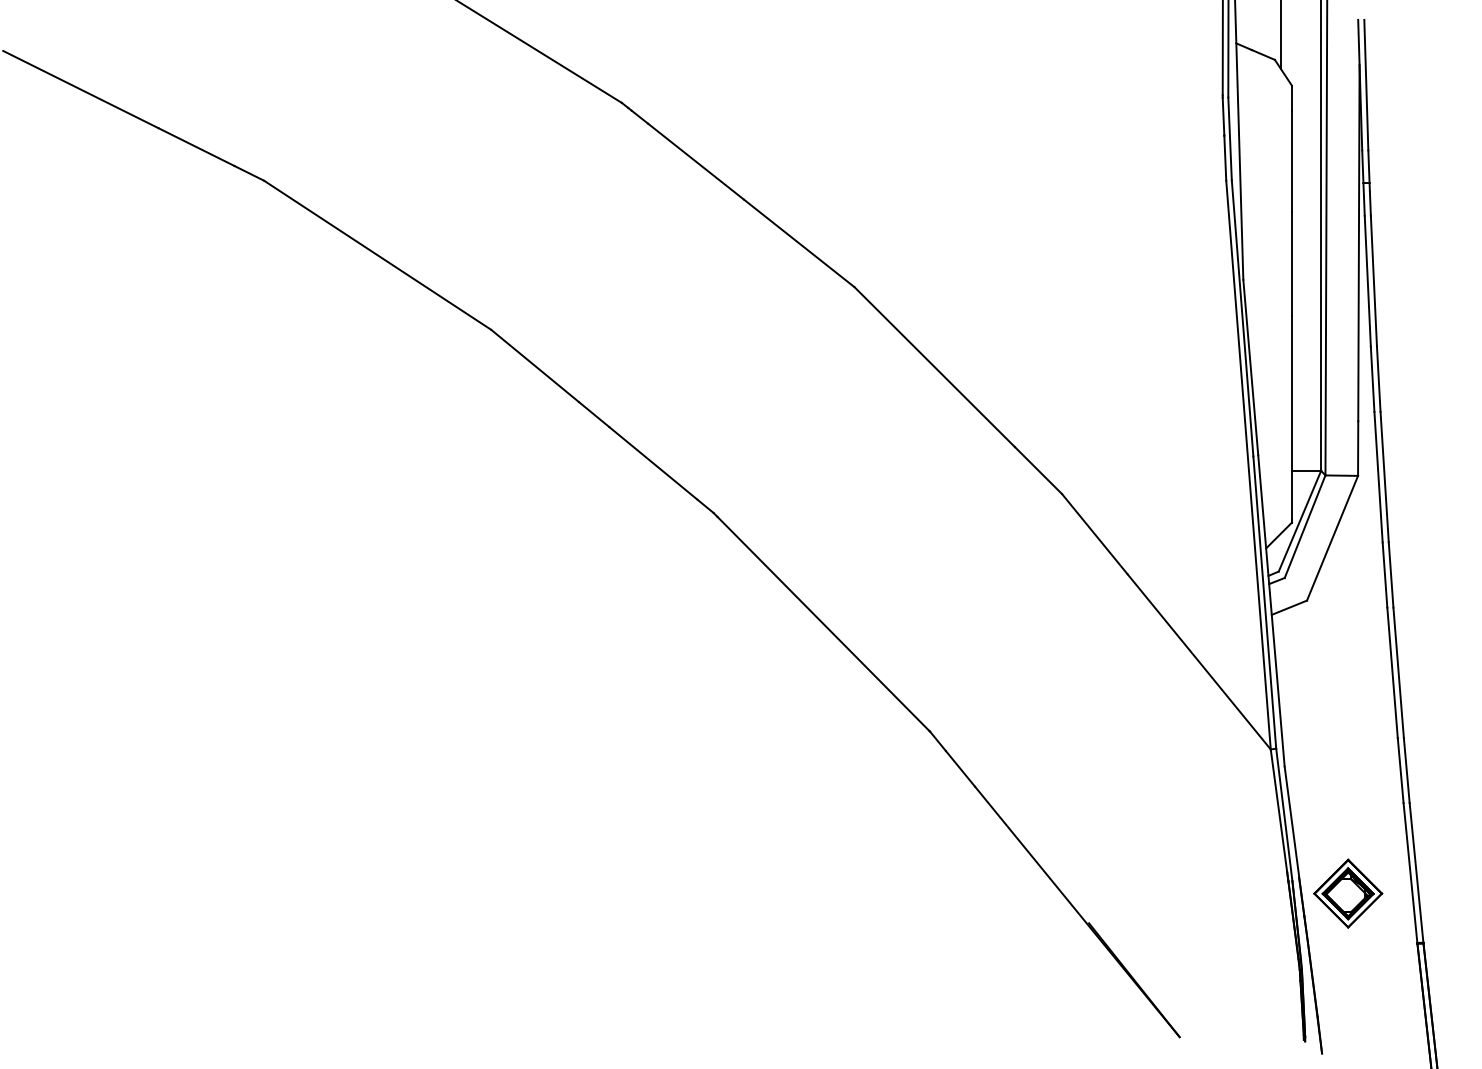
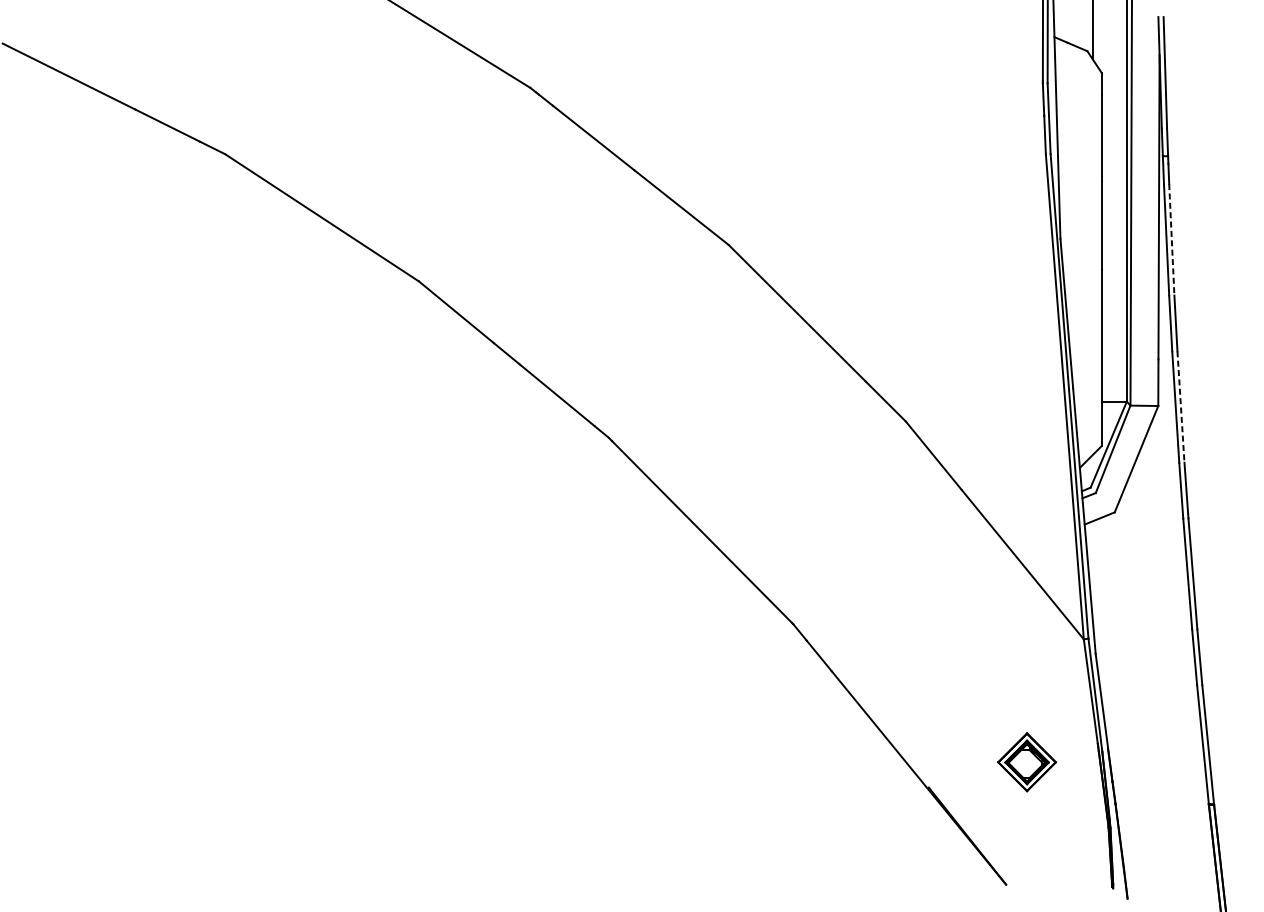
line: (1373, 281) -> (1171, 240), solid -> dashed
line: (1384, 477) -> (1180, 407), solid -> dashed
part: (1348, 893) -> (1027, 762), moved

